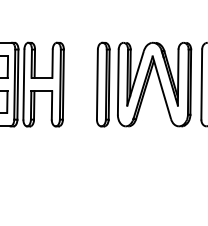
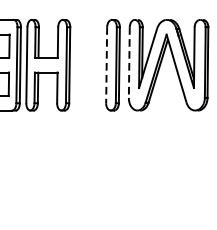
line: (118, 82) -> (129, 62), solid -> dashed
line: (97, 85) -> (106, 66), solid -> dashed

